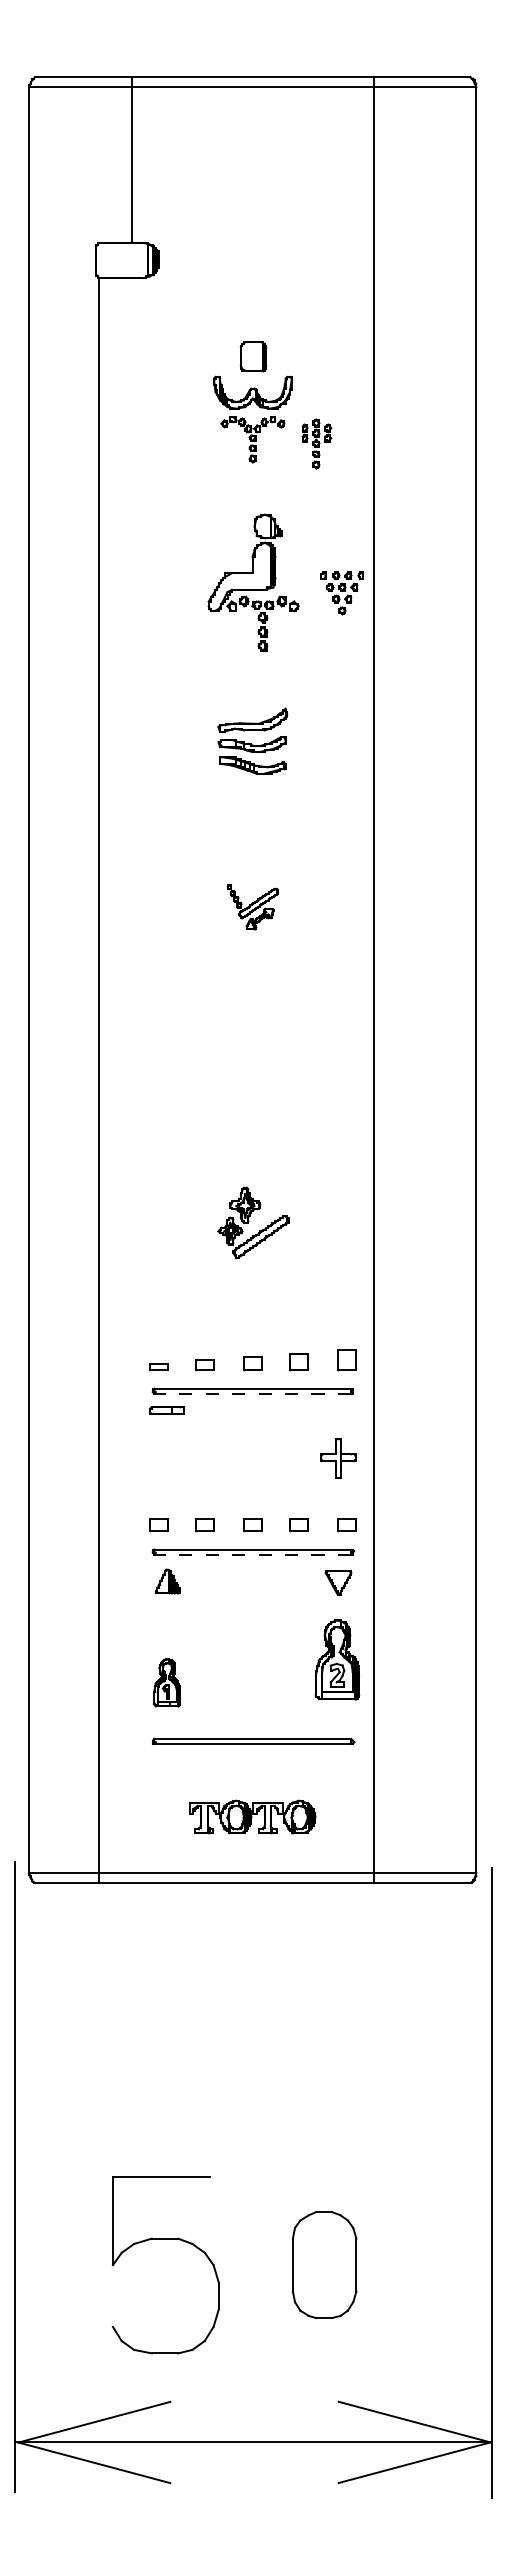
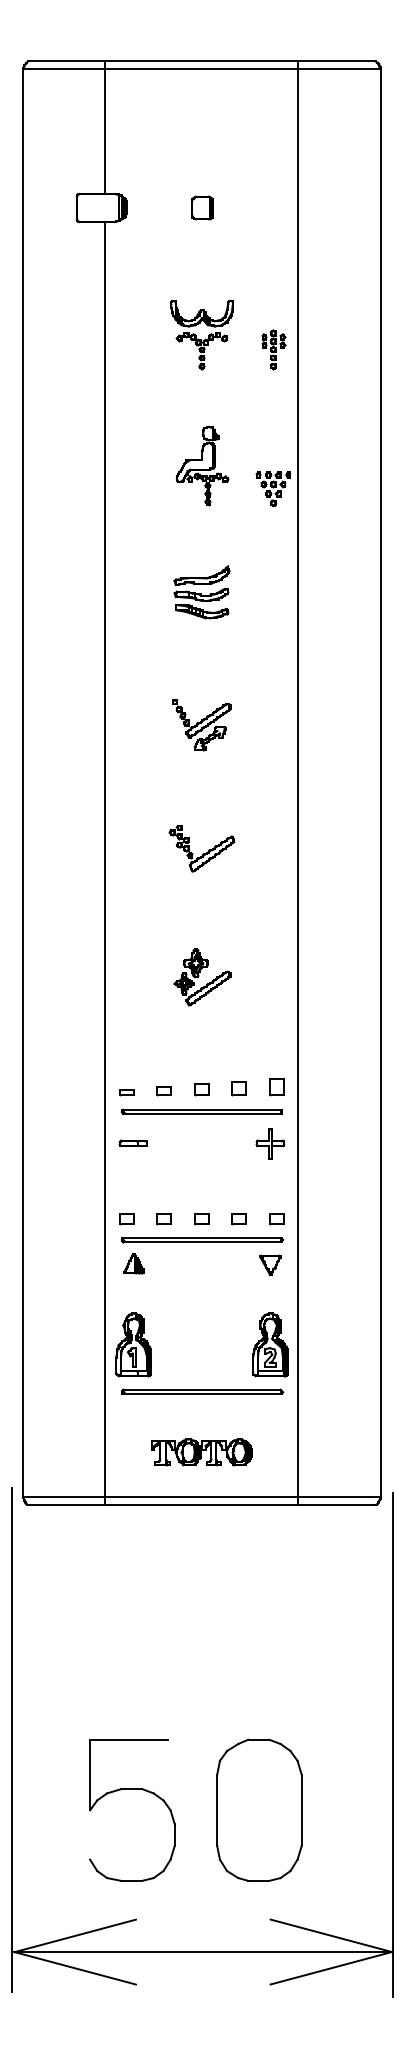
part: (253, 356) -> (202, 208), moved
part: (316, 443) -> (273, 349), moved
part: (253, 583) -> (202, 466), size x0.71
part: (342, 593) -> (273, 489), moved
part: (252, 906) -> (201, 724), size x1.43
part: (255, 1068) -> (204, 853), added
line: (99, 1080) -> (105, 863), moved
line: (252, 1393) -> (201, 1113), dashed -> solid
part: (166, 1410) -> (132, 1143), moved
part: (338, 1458) -> (270, 1143), moved
line: (252, 1554) -> (201, 1242), dashed -> solid
part: (337, 1659) -> (270, 1344), moved
part: (166, 1682) -> (132, 1344), size x1.67
part: (324, 2264) -> (259, 1809), size x1.67

